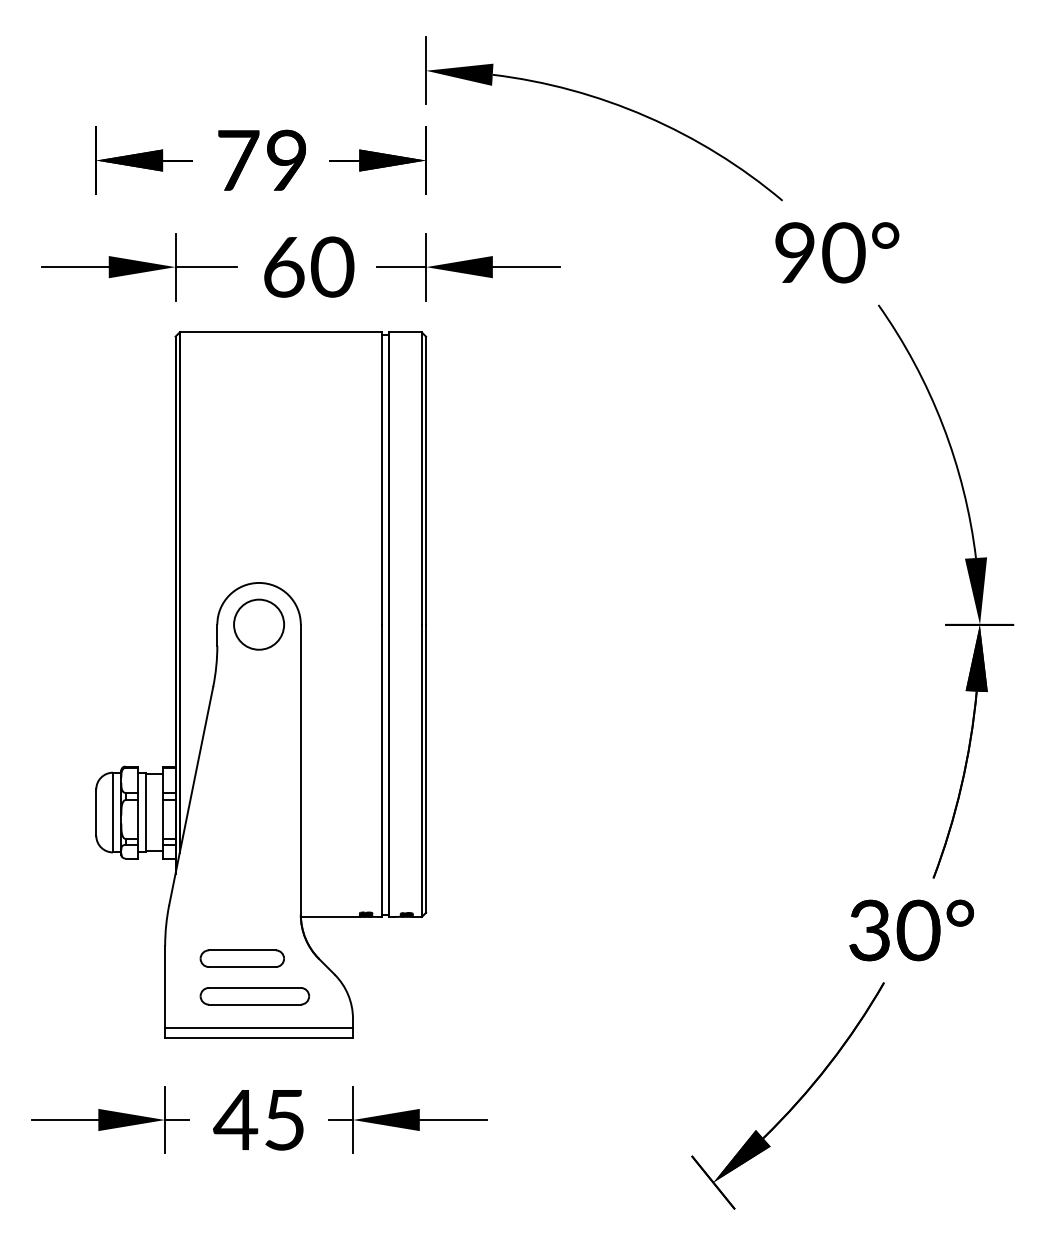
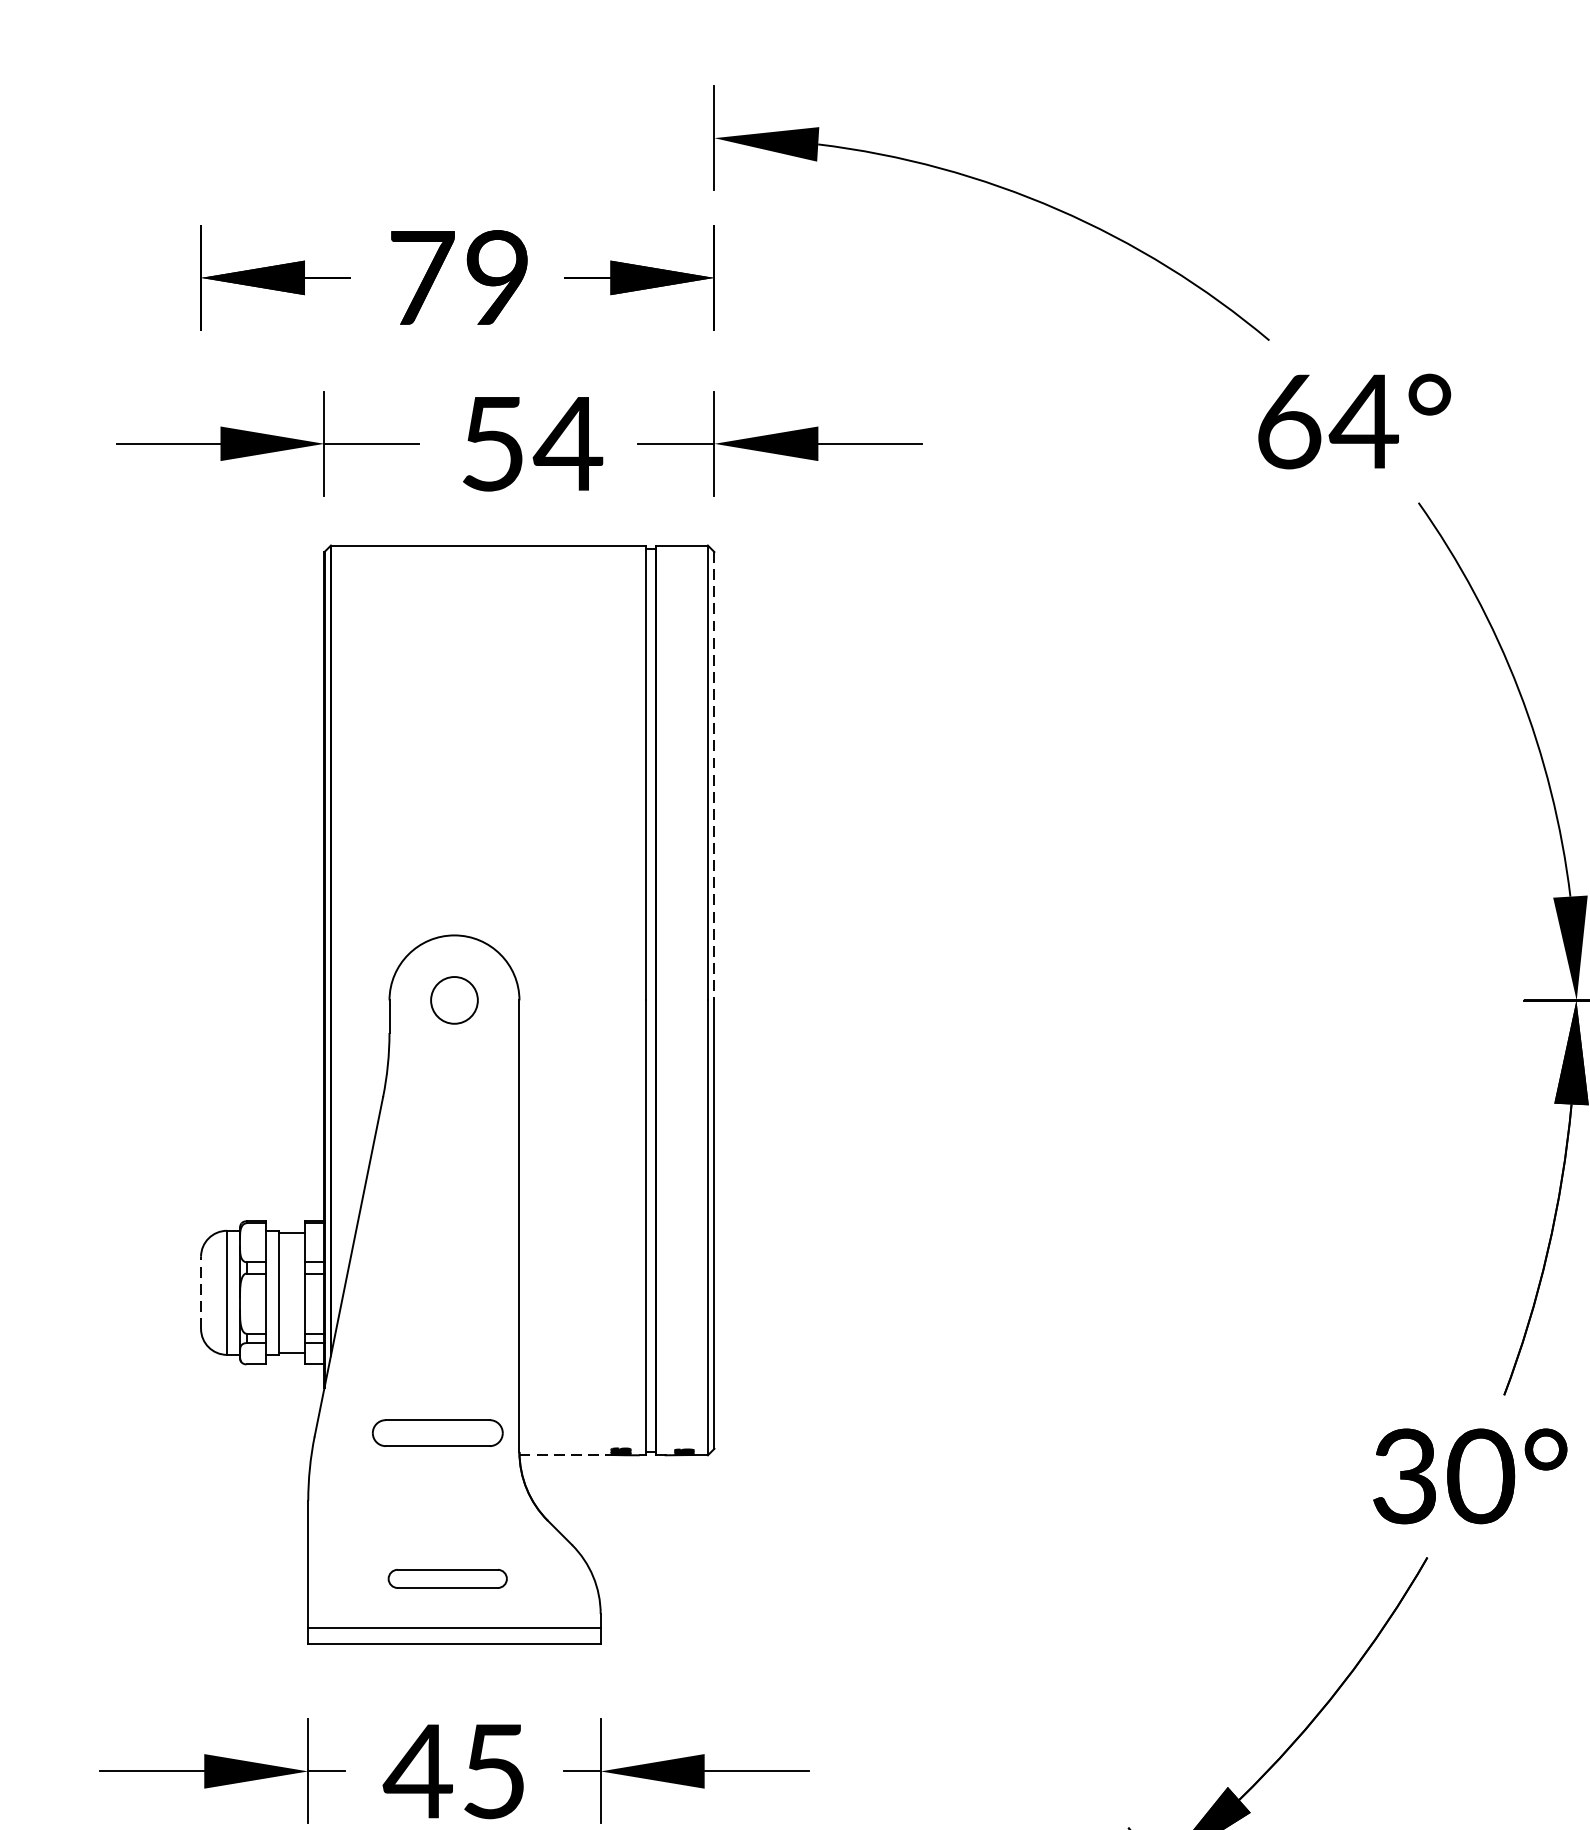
text: (820, 252) -> (1328, 421), 90° -> 64°
text: (309, 266) -> (532, 442), 60 -> 54
line: (426, 481) -> (715, 777), solid -> dashed
circle: (259, 624) -> (455, 1000), size x0.6
line: (96, 812) -> (201, 1292), solid -> dashed
line: (330, 916) -> (565, 1454), solid -> dashed
part: (241, 958) -> (436, 1432), moved
part: (254, 996) -> (447, 1579), size x0.7

